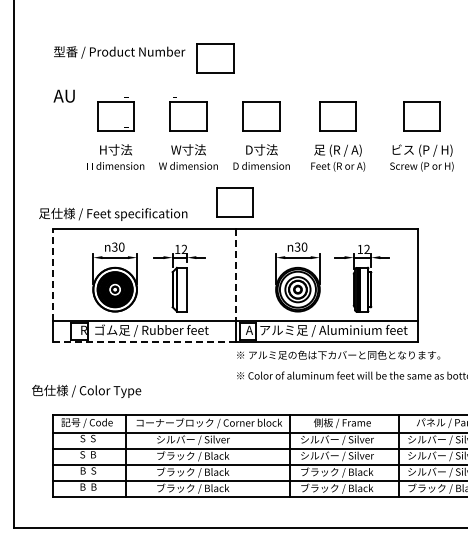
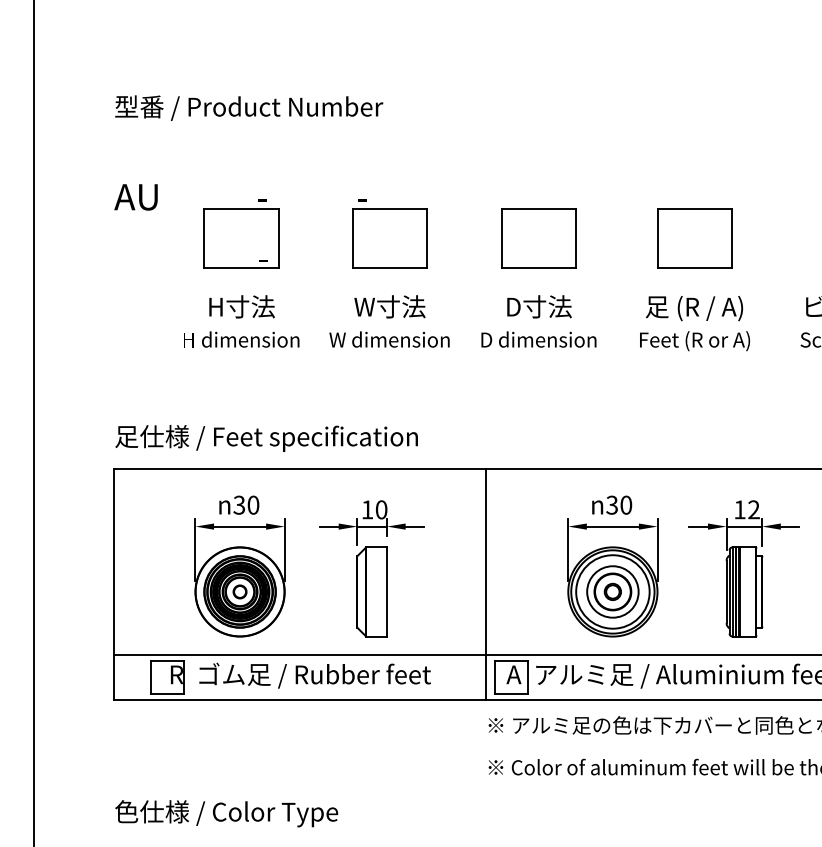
part: (215, 58) -> (444, 120), removed
part: (234, 202) -> (483, 414), removed
text: (113, 214) -> (267, 438), moved
text: (184, 249) -> (381, 509), 12 -> 10
line: (53, 275) -> (114, 562), dashed -> solid
line: (235, 275) -> (485, 562), dashed -> solid
line: (144, 342) -> (299, 699), dashed -> solid
text: (86, 390) -> (226, 811), moved

